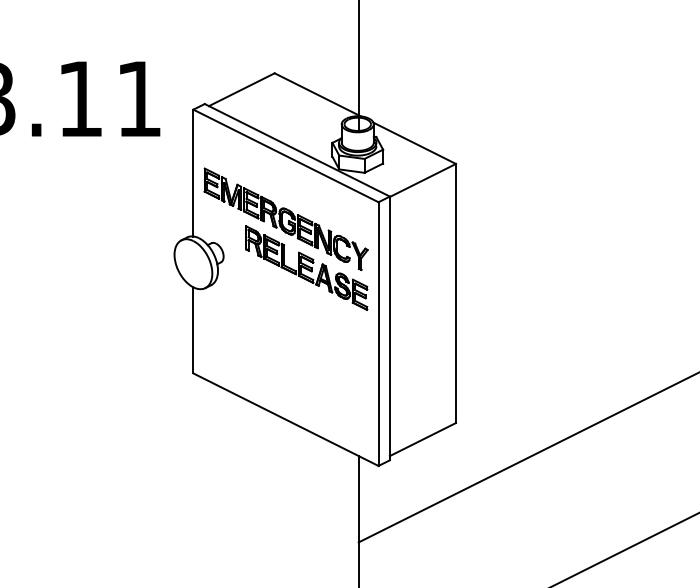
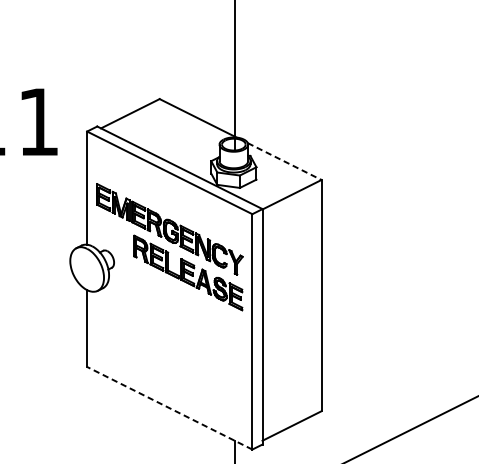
line: (415, 143) -> (285, 161), solid -> dashed
line: (285, 419) -> (169, 408), solid -> dashed

